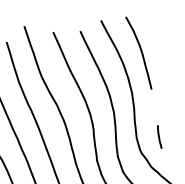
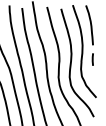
line: (158, 137) -> (92, 59), moved

